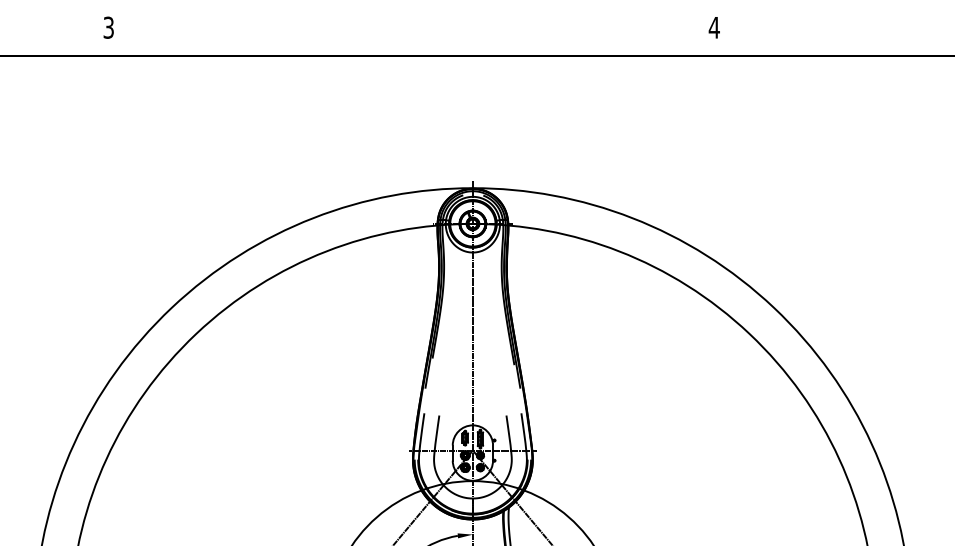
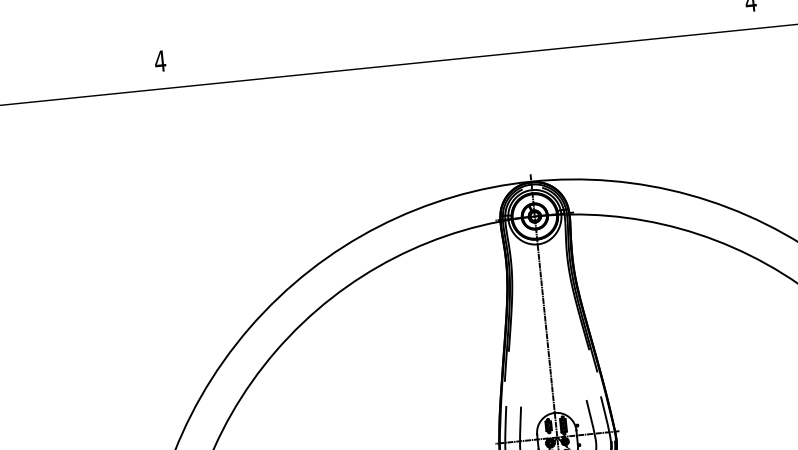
text: (108, 27) -> (160, 61), 3 -> 4

